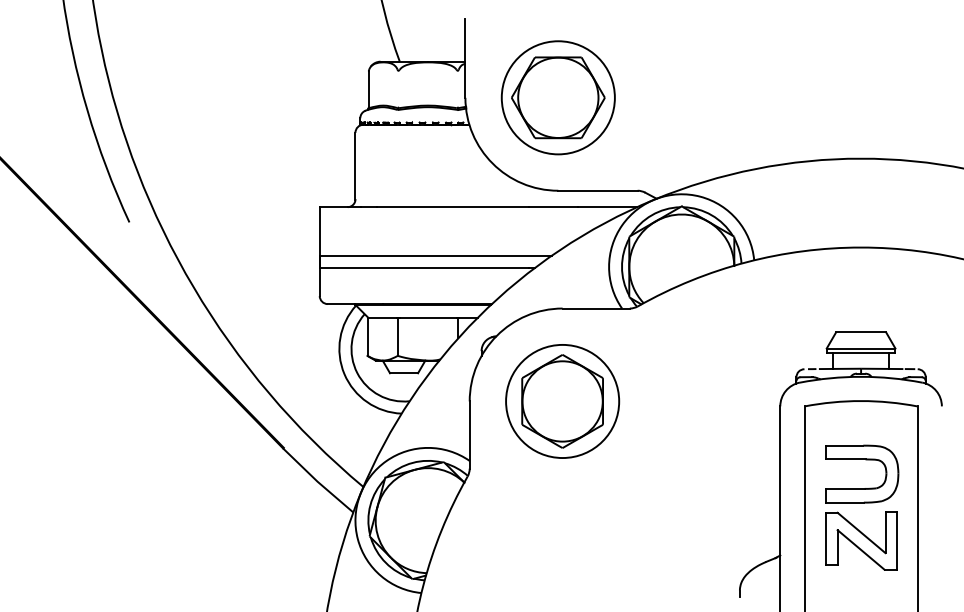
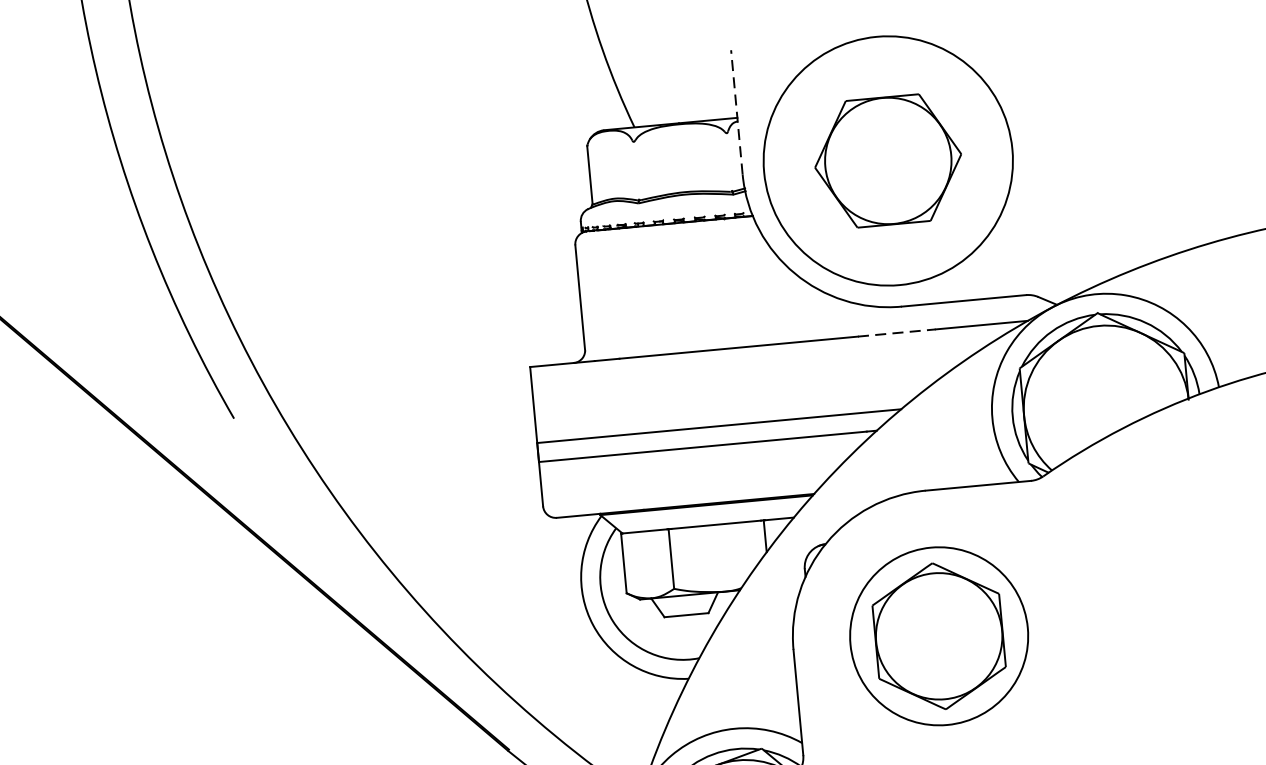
line: (465, 58) -> (737, 112), solid -> dashed
circle: (557, 97) -> (886, 160), size x1.4
line: (553, 207) -> (896, 333), solid -> dashed

